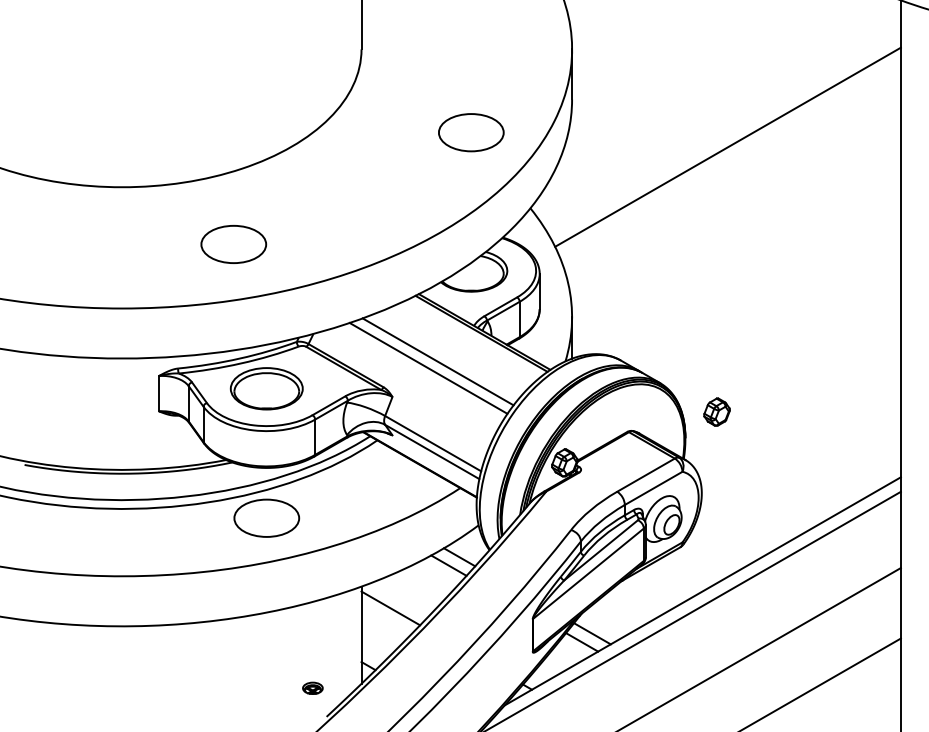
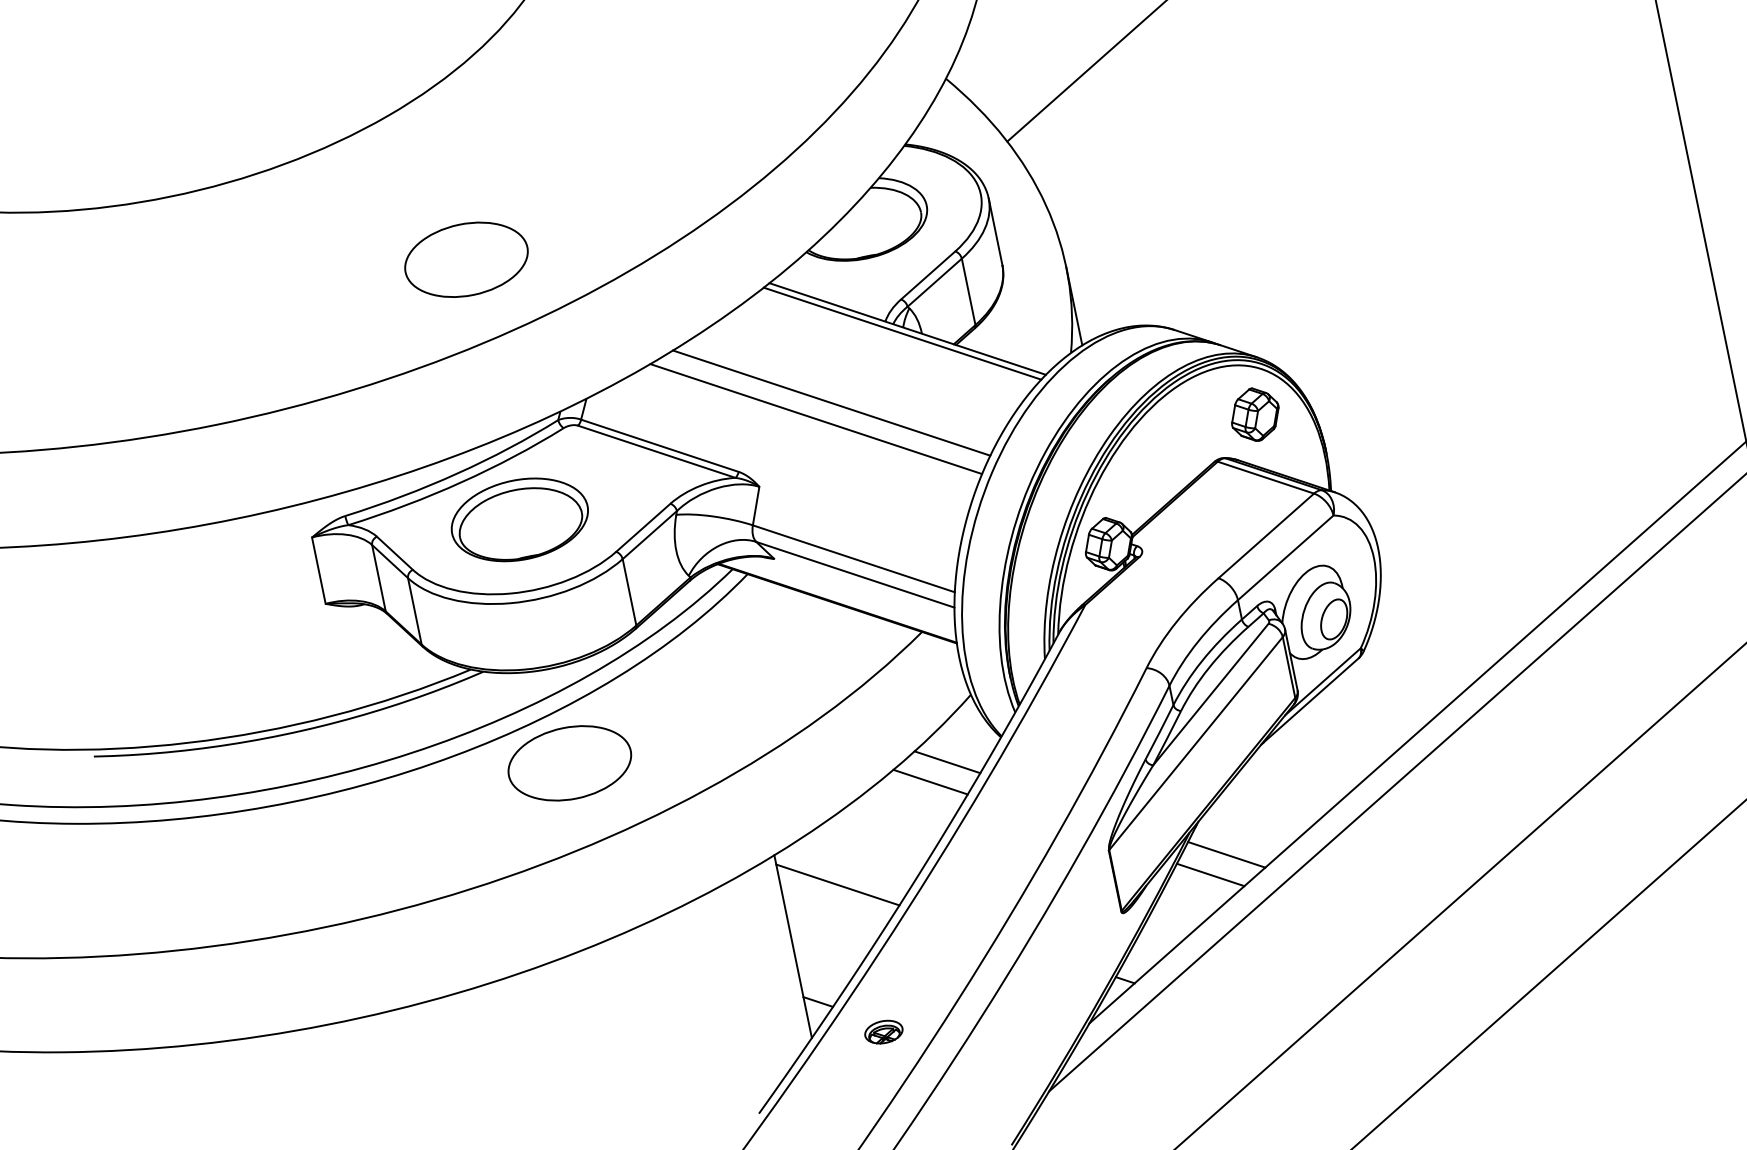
part: (233, 244) -> (465, 259), moved
part: (716, 411) -> (1253, 413), moved
part: (312, 687) -> (882, 1030), moved

